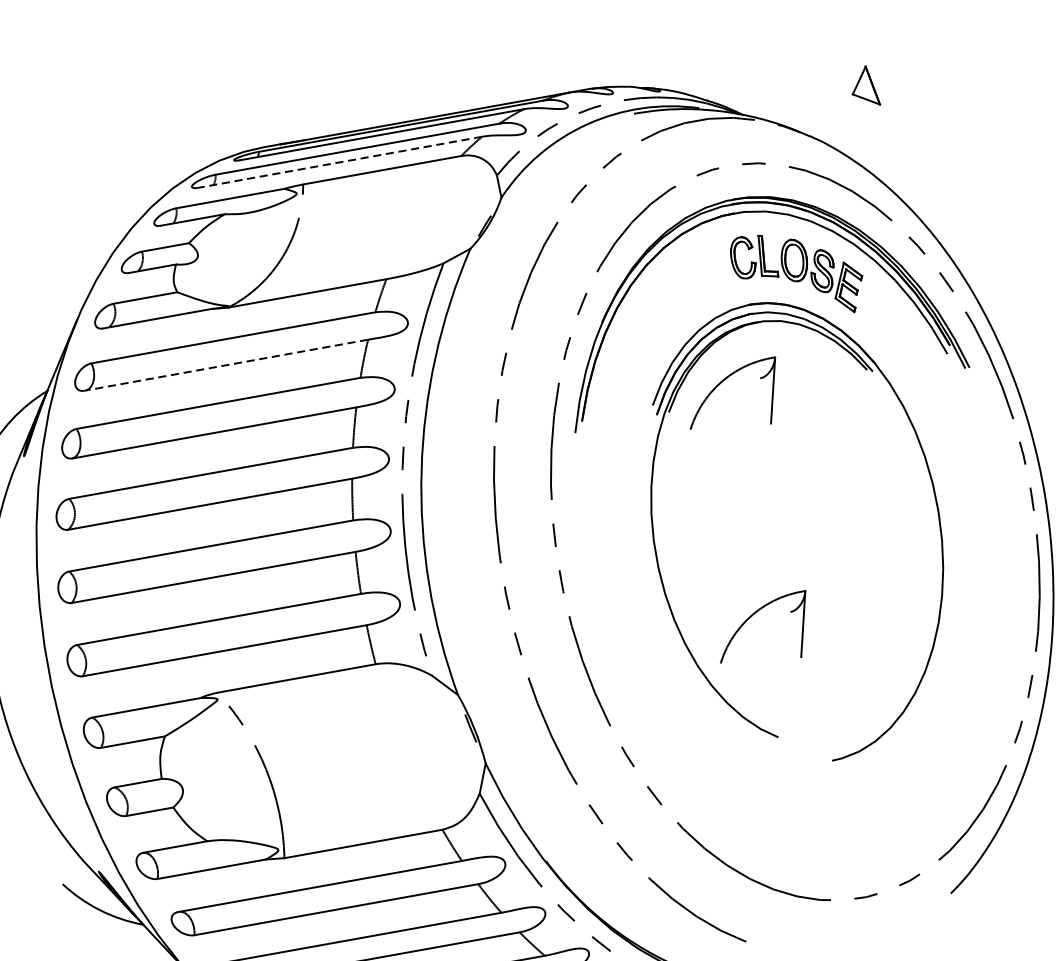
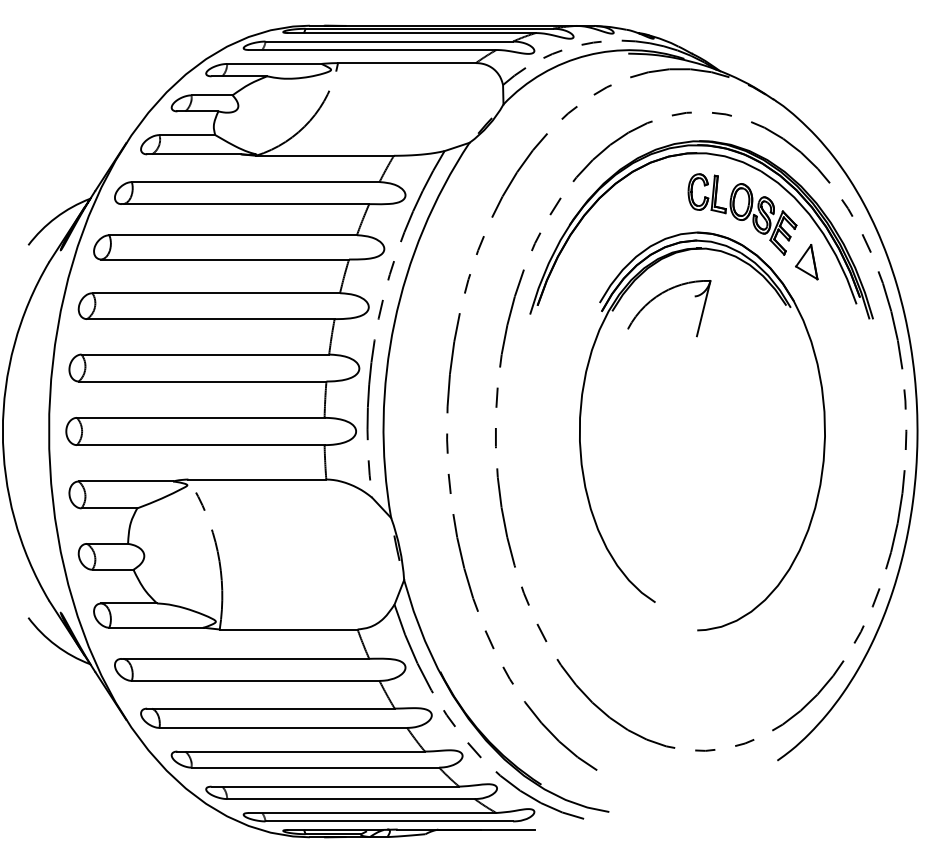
part: (863, 87) -> (806, 262), moved
line: (339, 161) -> (372, 49), dashed -> solid
line: (226, 365) -> (245, 204), dashed -> solid
part: (751, 618) -> (650, 497), removed

